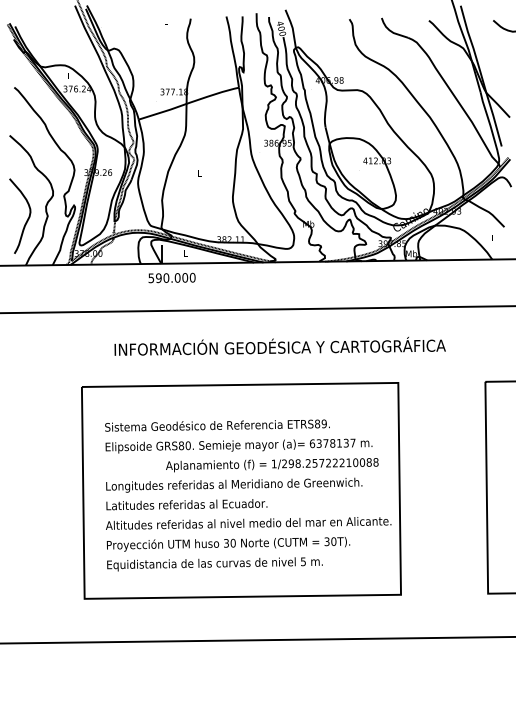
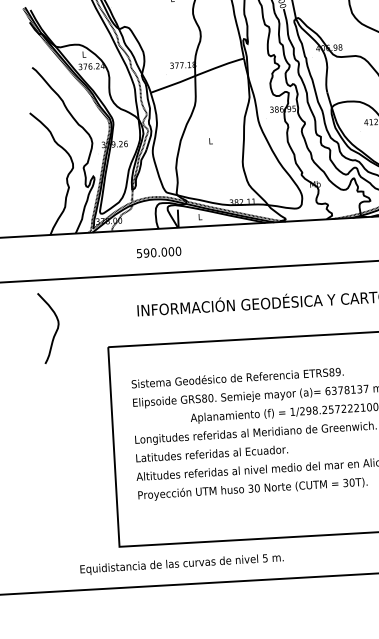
curve: (27, 218) -> (56, 330), moved
text: (171, 277) -> (158, 251), moved
text: (214, 564) -> (181, 564), moved

